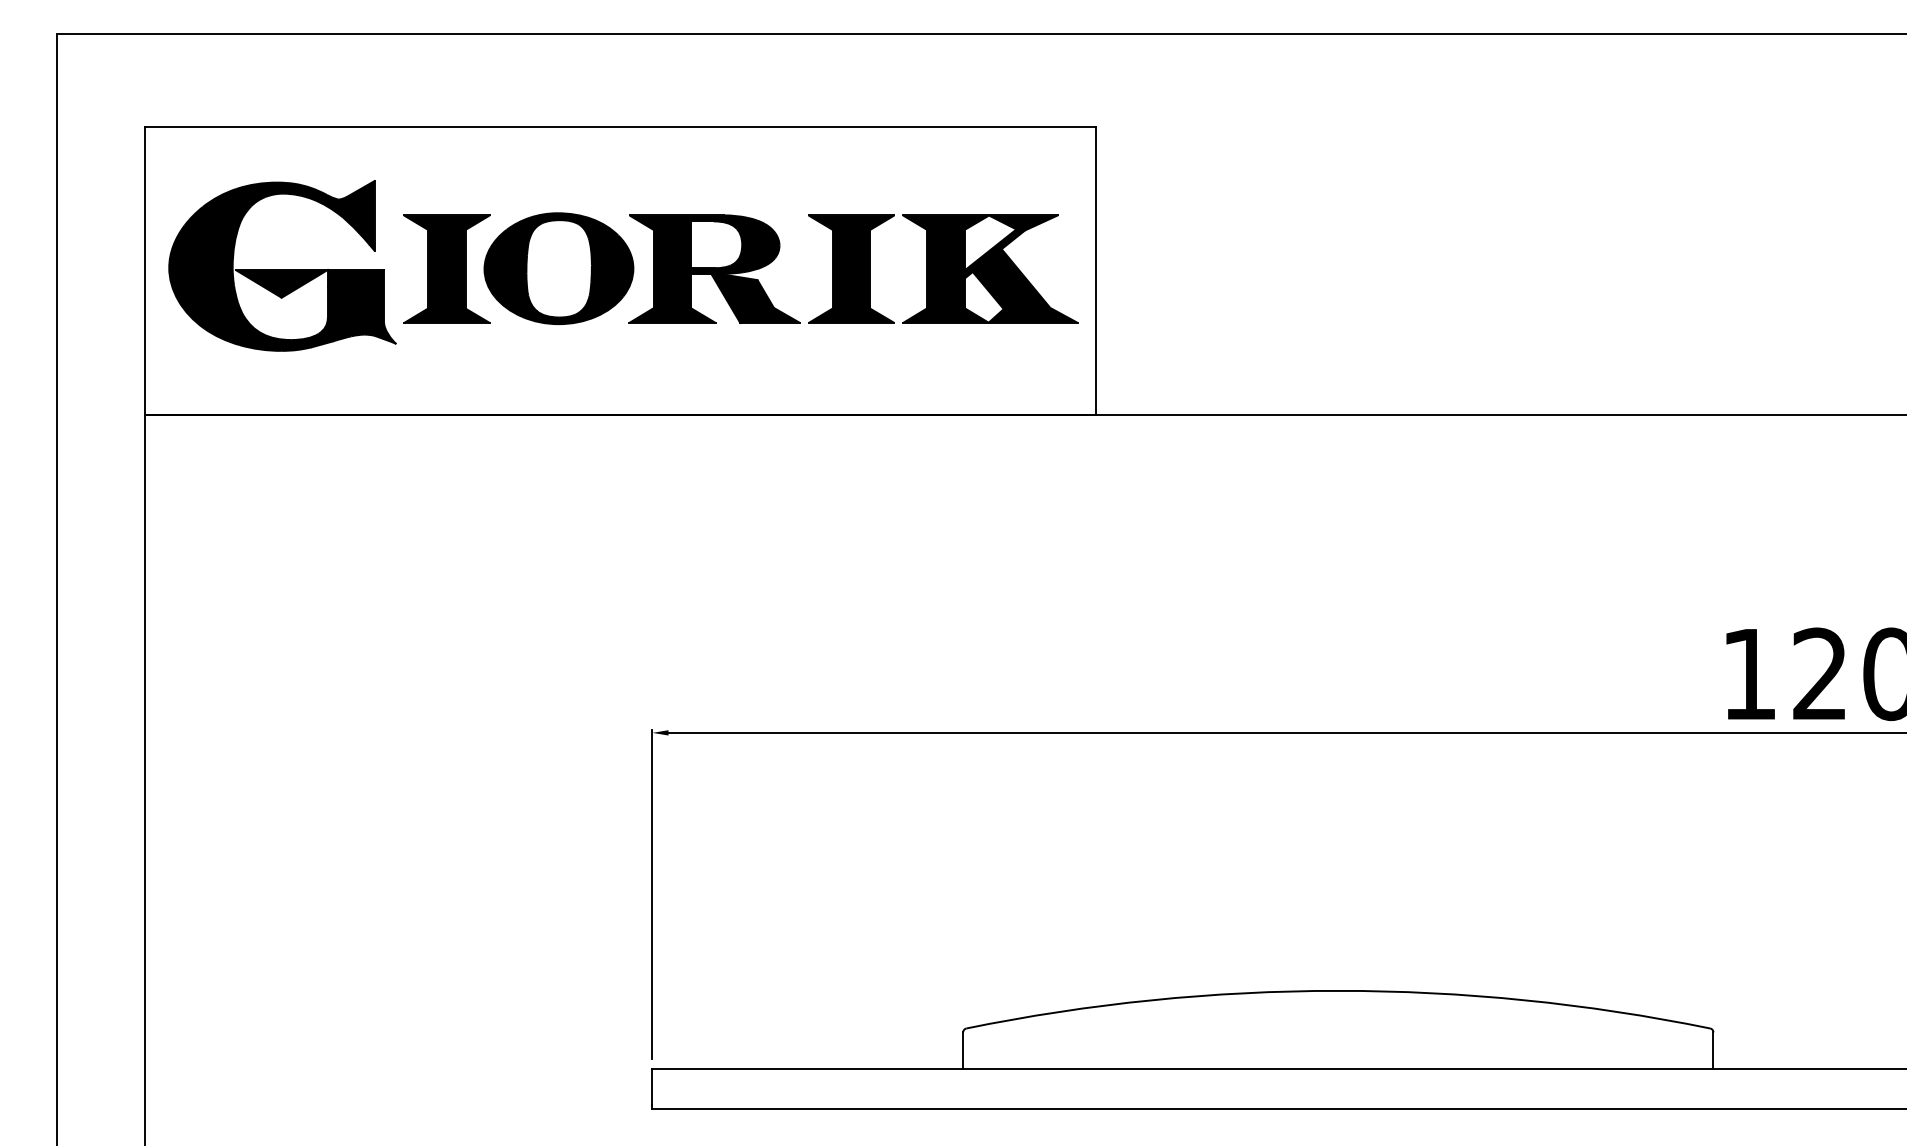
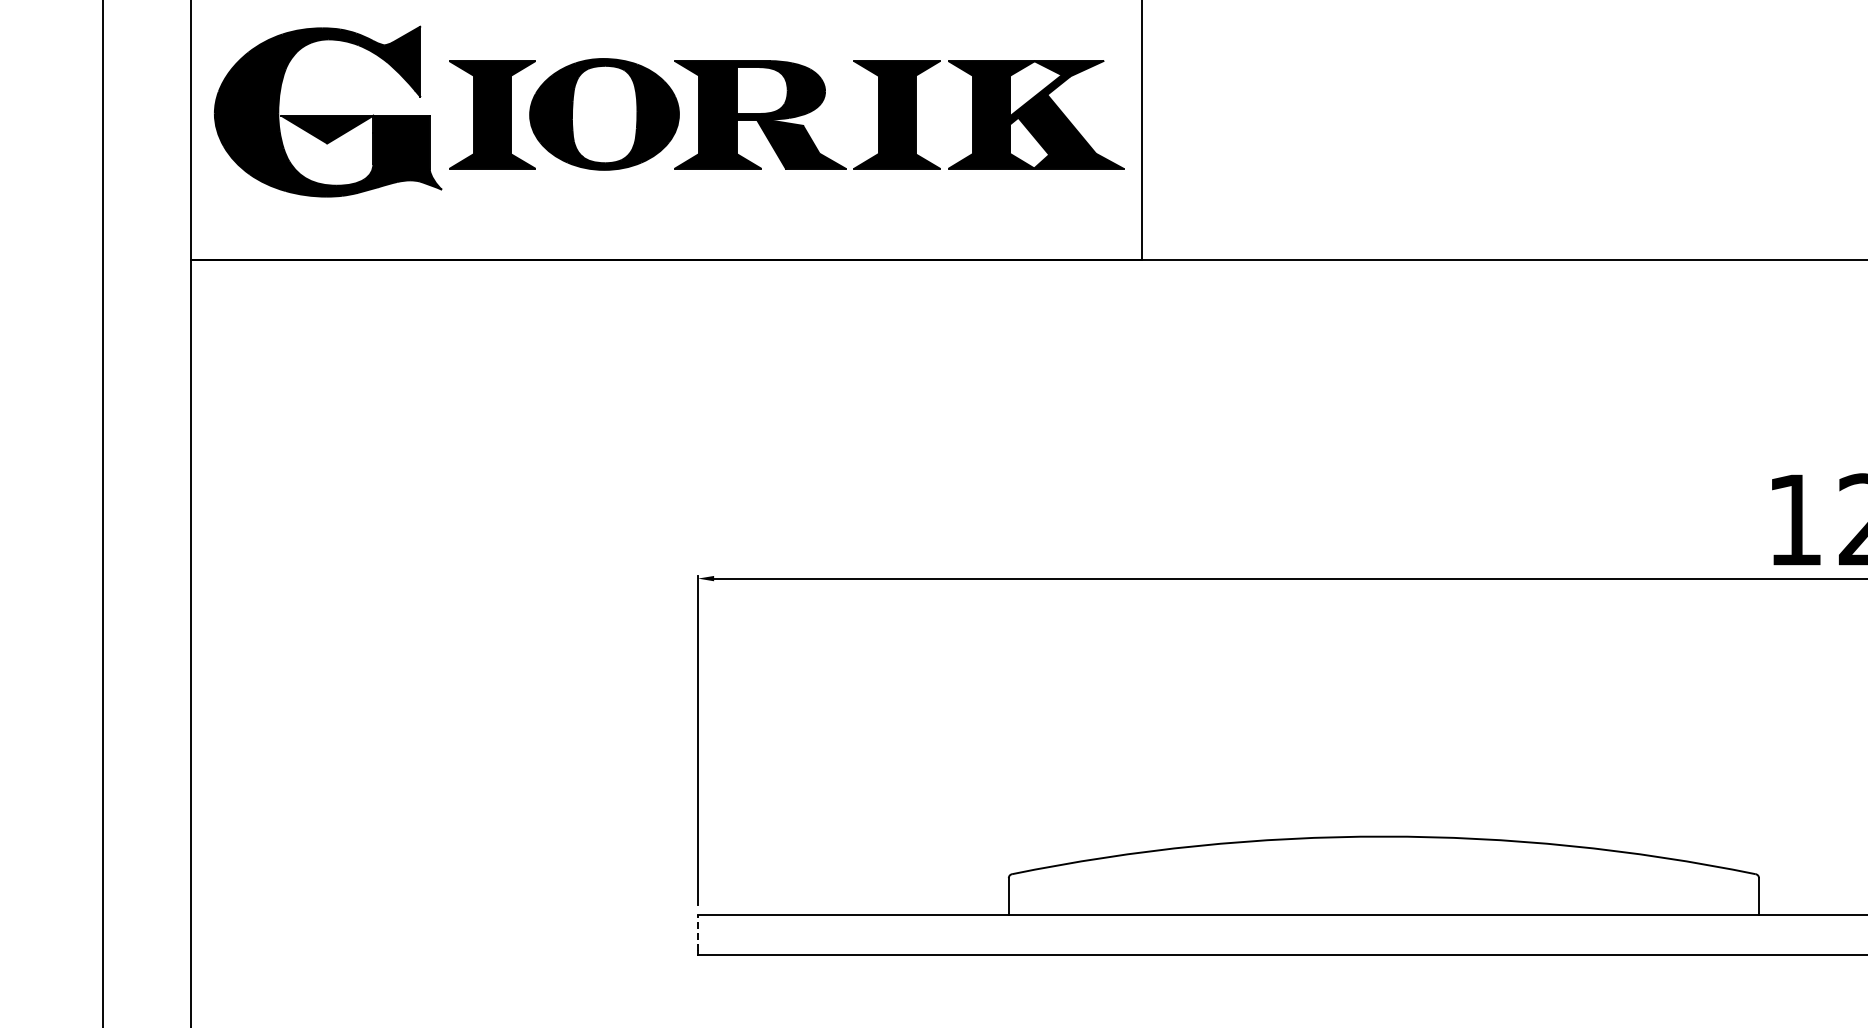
line: (652, 1086) -> (698, 932), solid -> dashed

